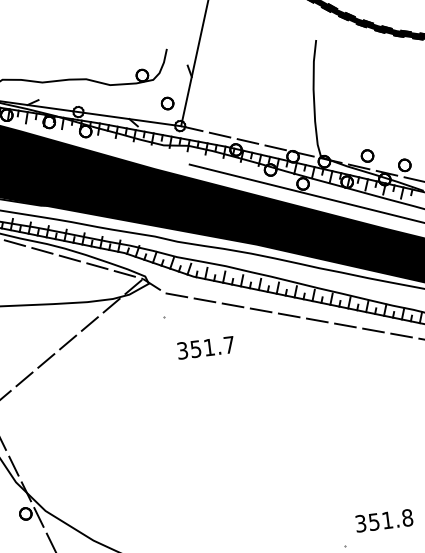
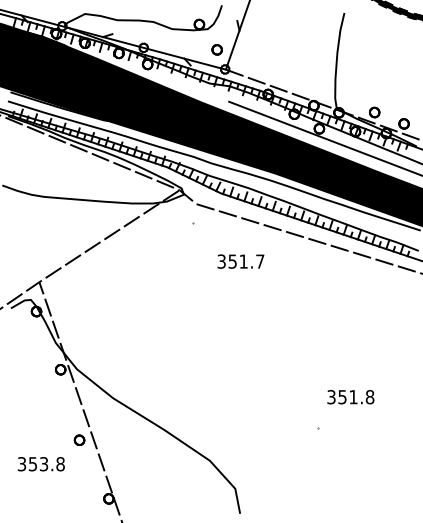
text: (205, 347) -> (240, 261), moved
text: (383, 521) -> (350, 397), moved

